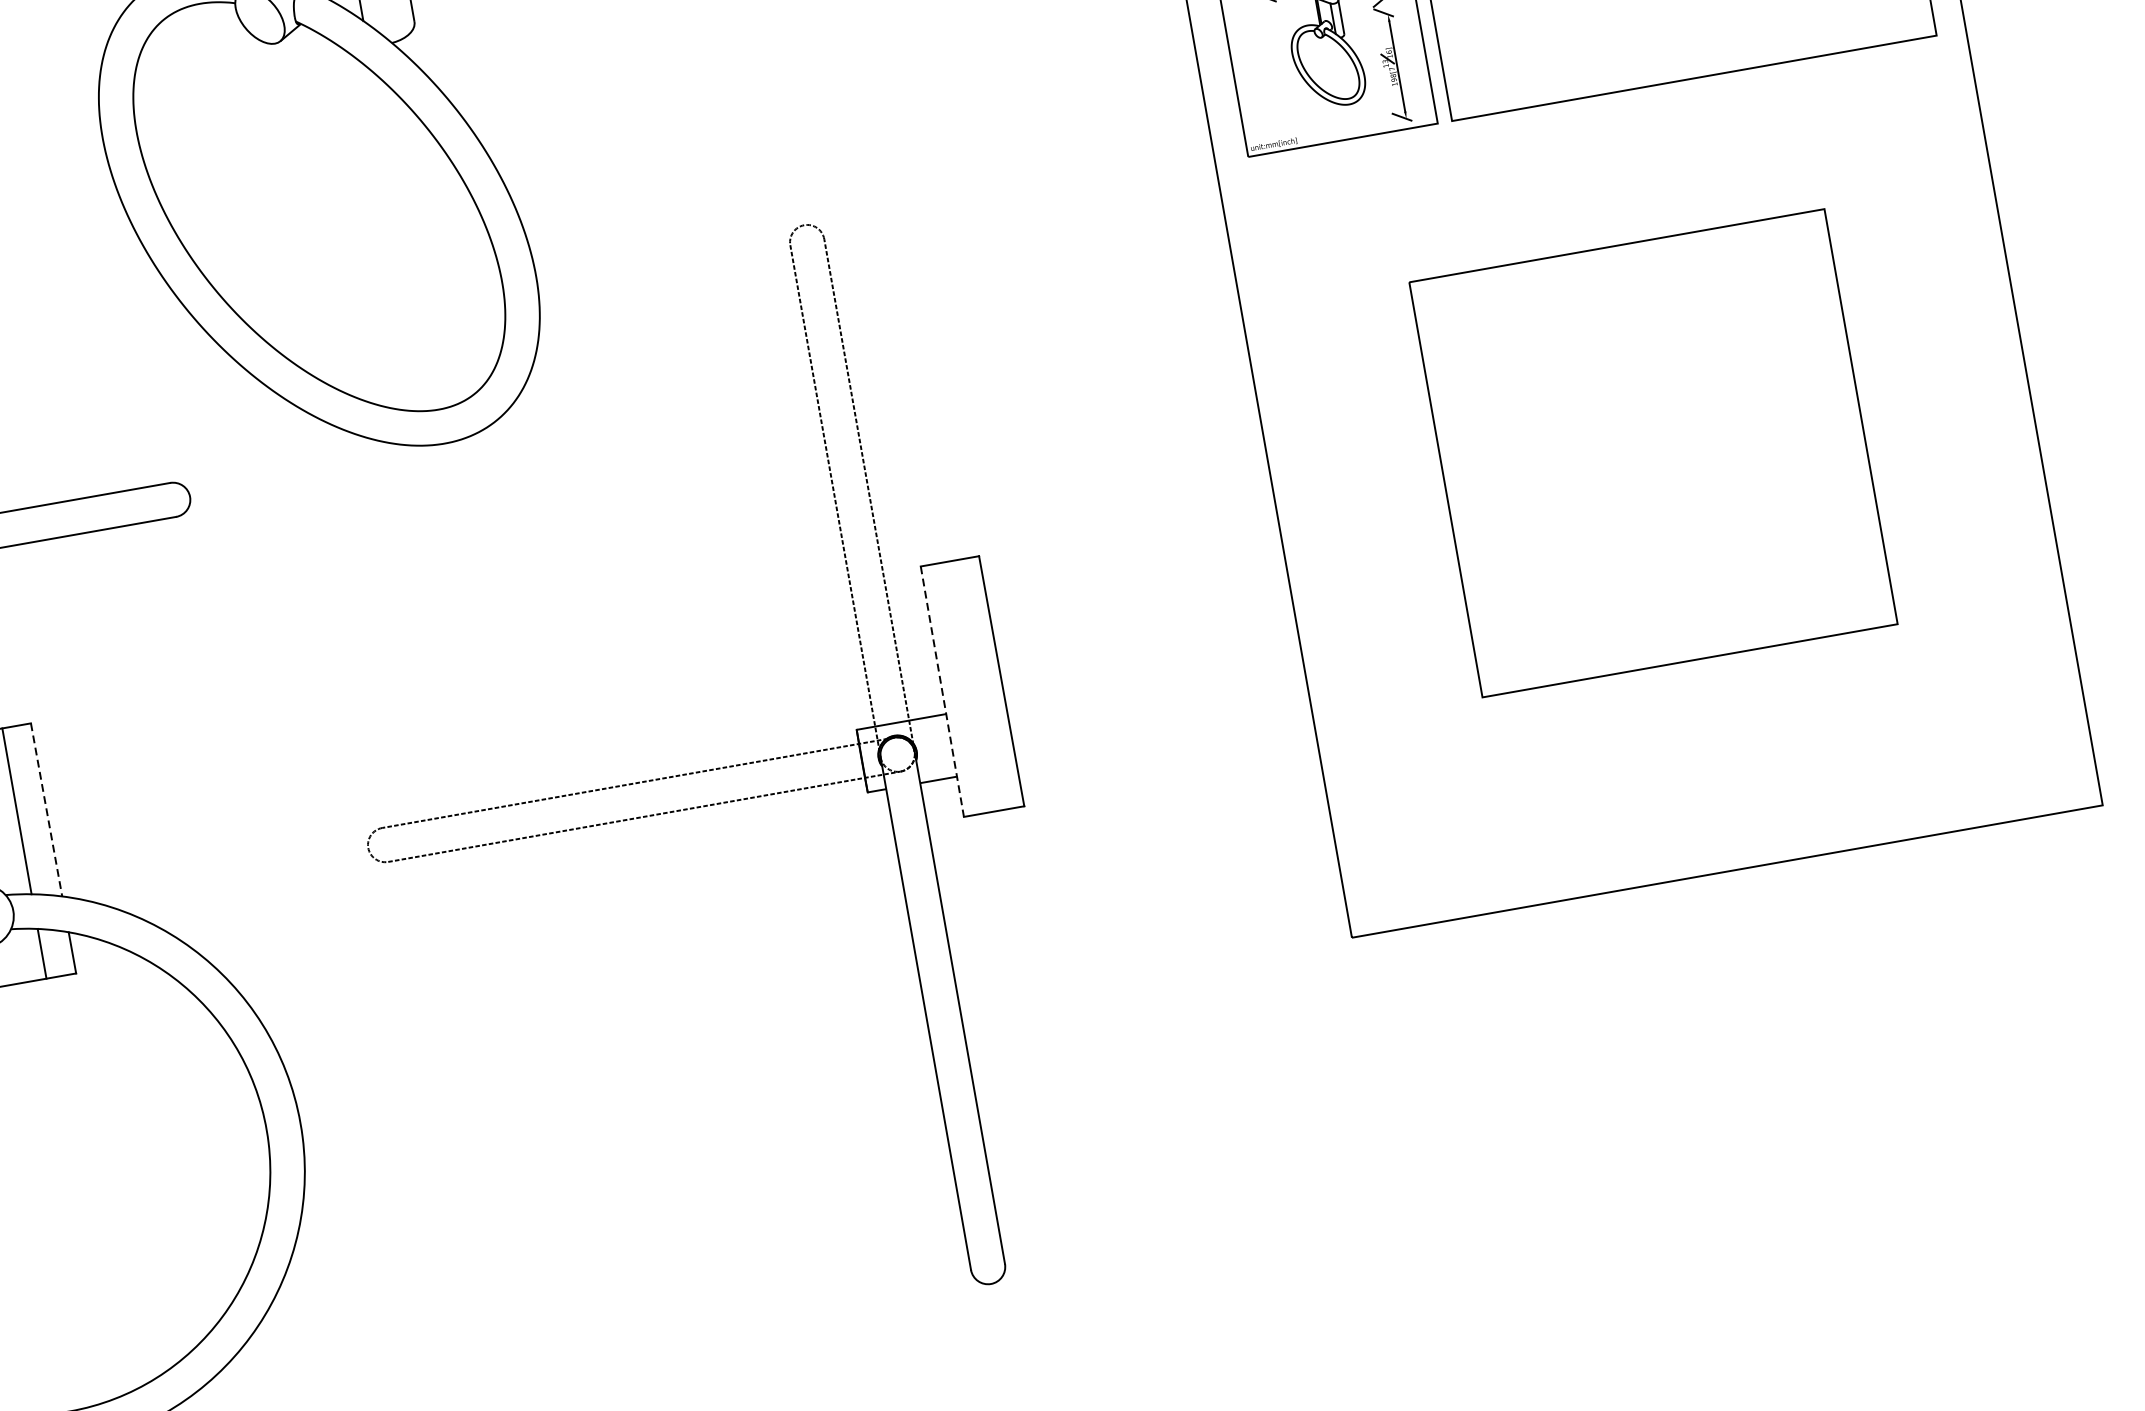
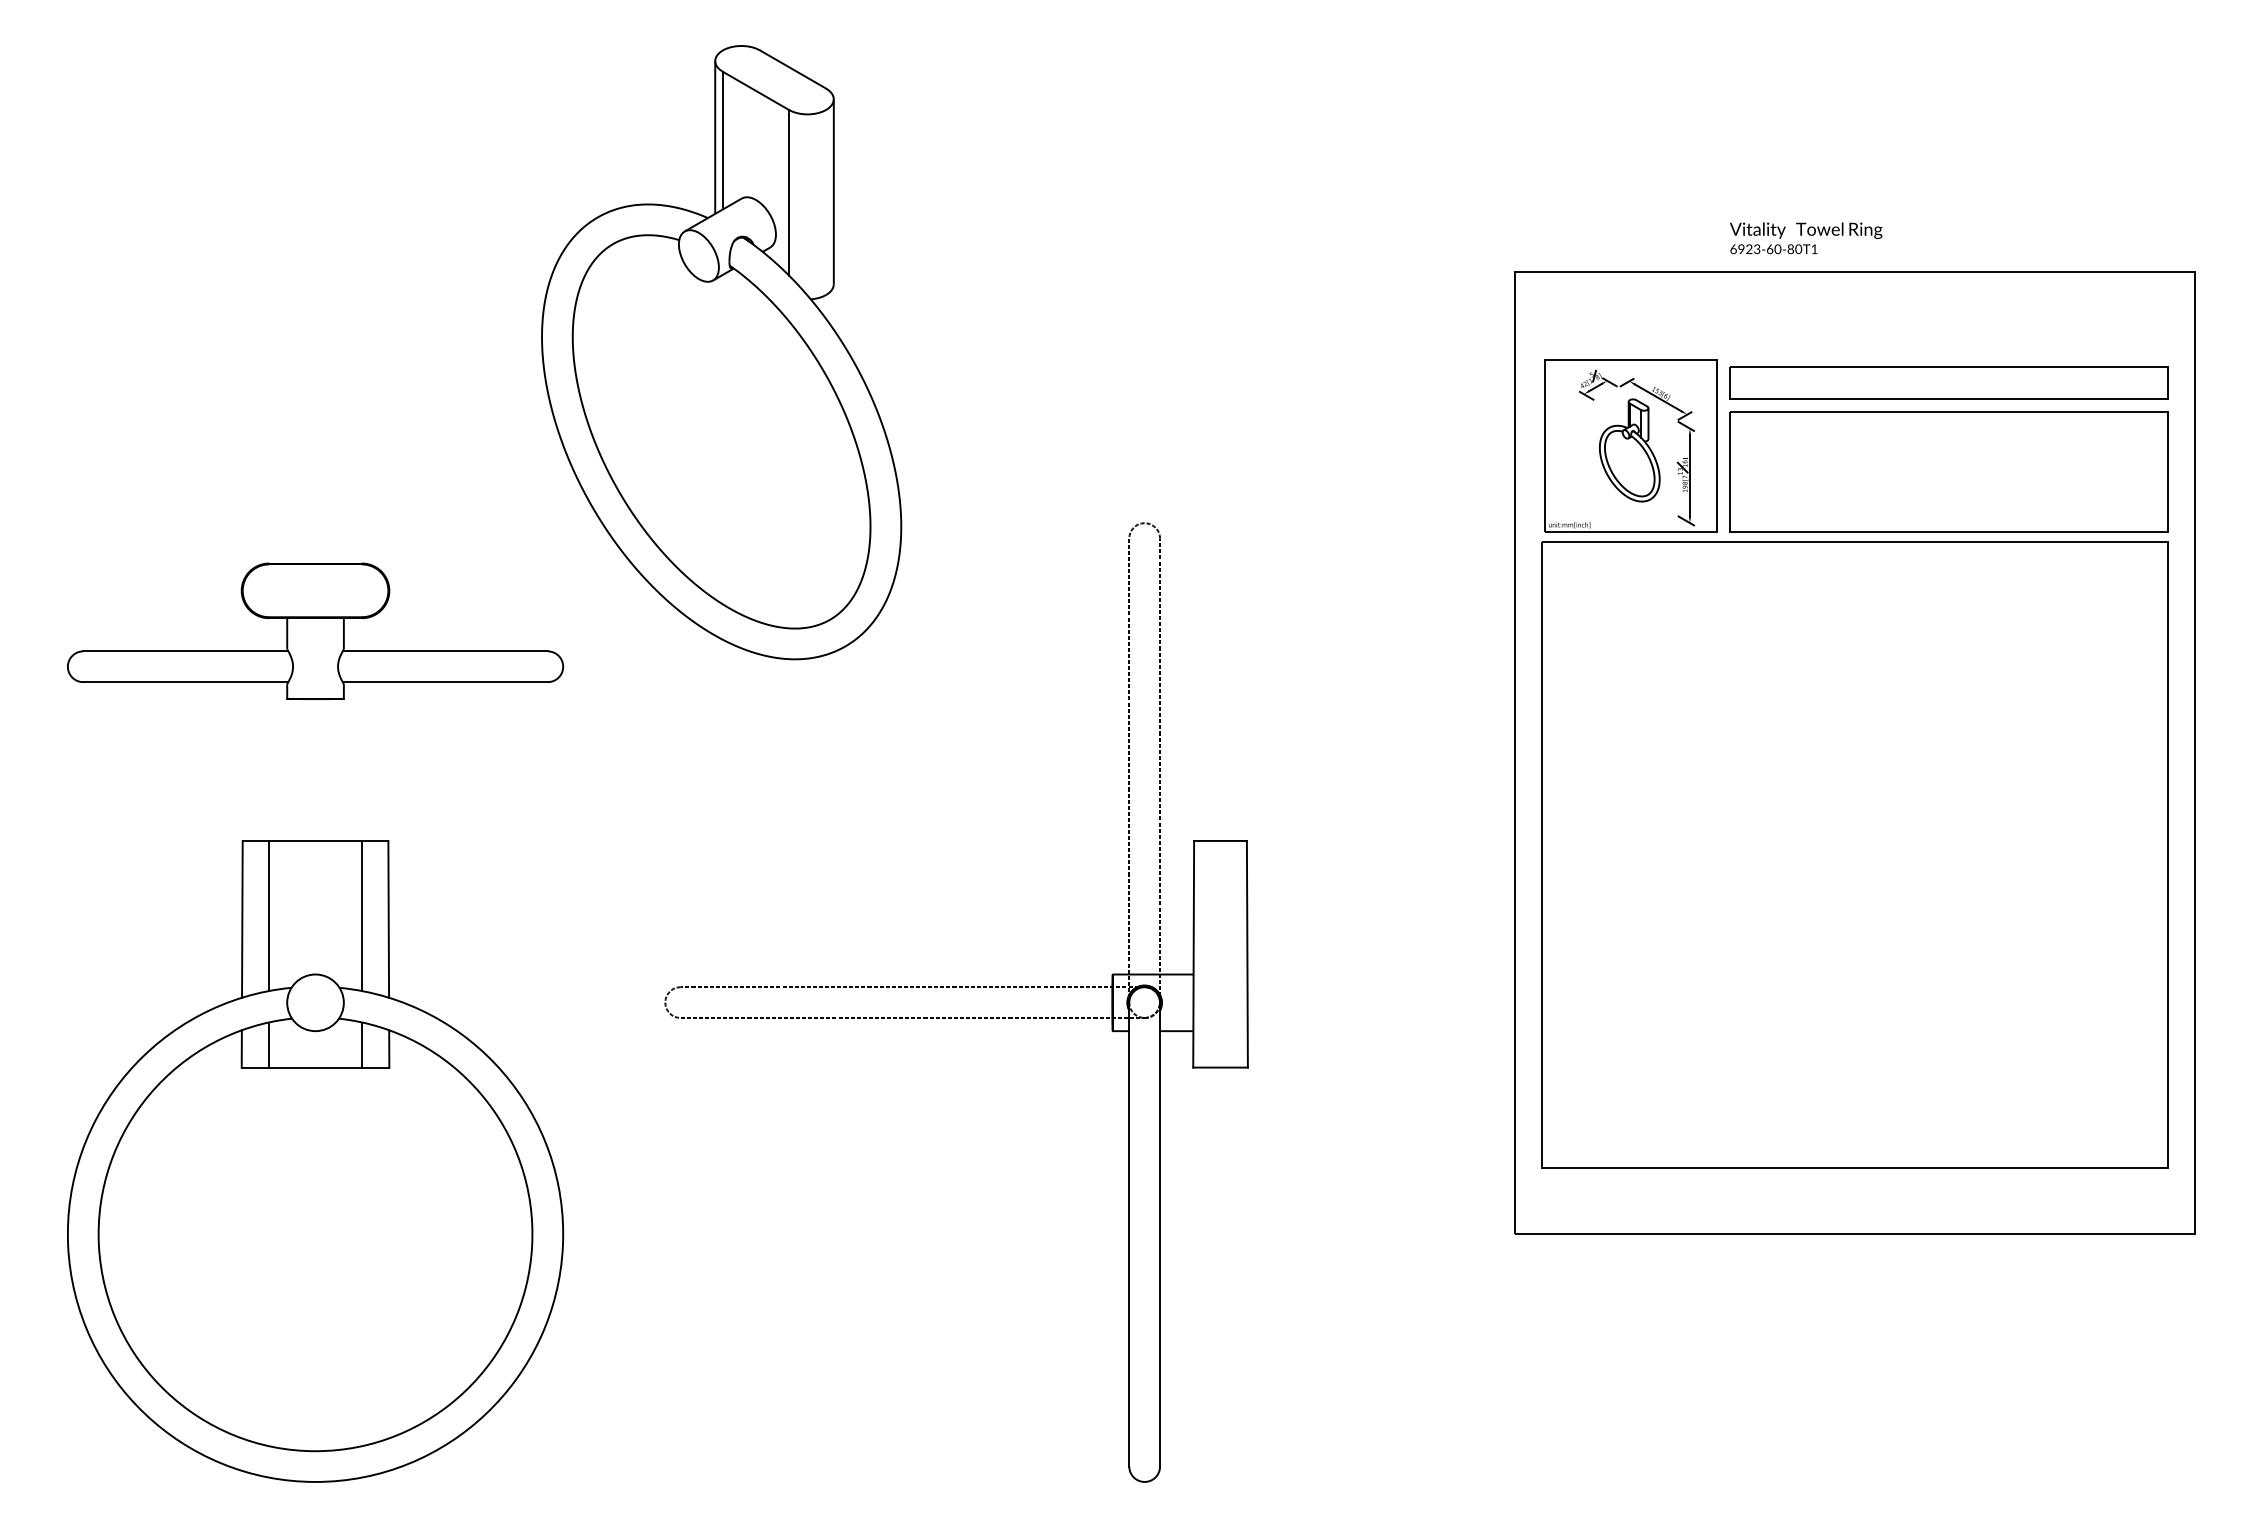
part: (1652, 452) -> (1854, 854), size x1.67
line: (942, 691) -> (1193, 954), dashed -> solid
line: (46, 810) -> (388, 919), dashed -> solid

